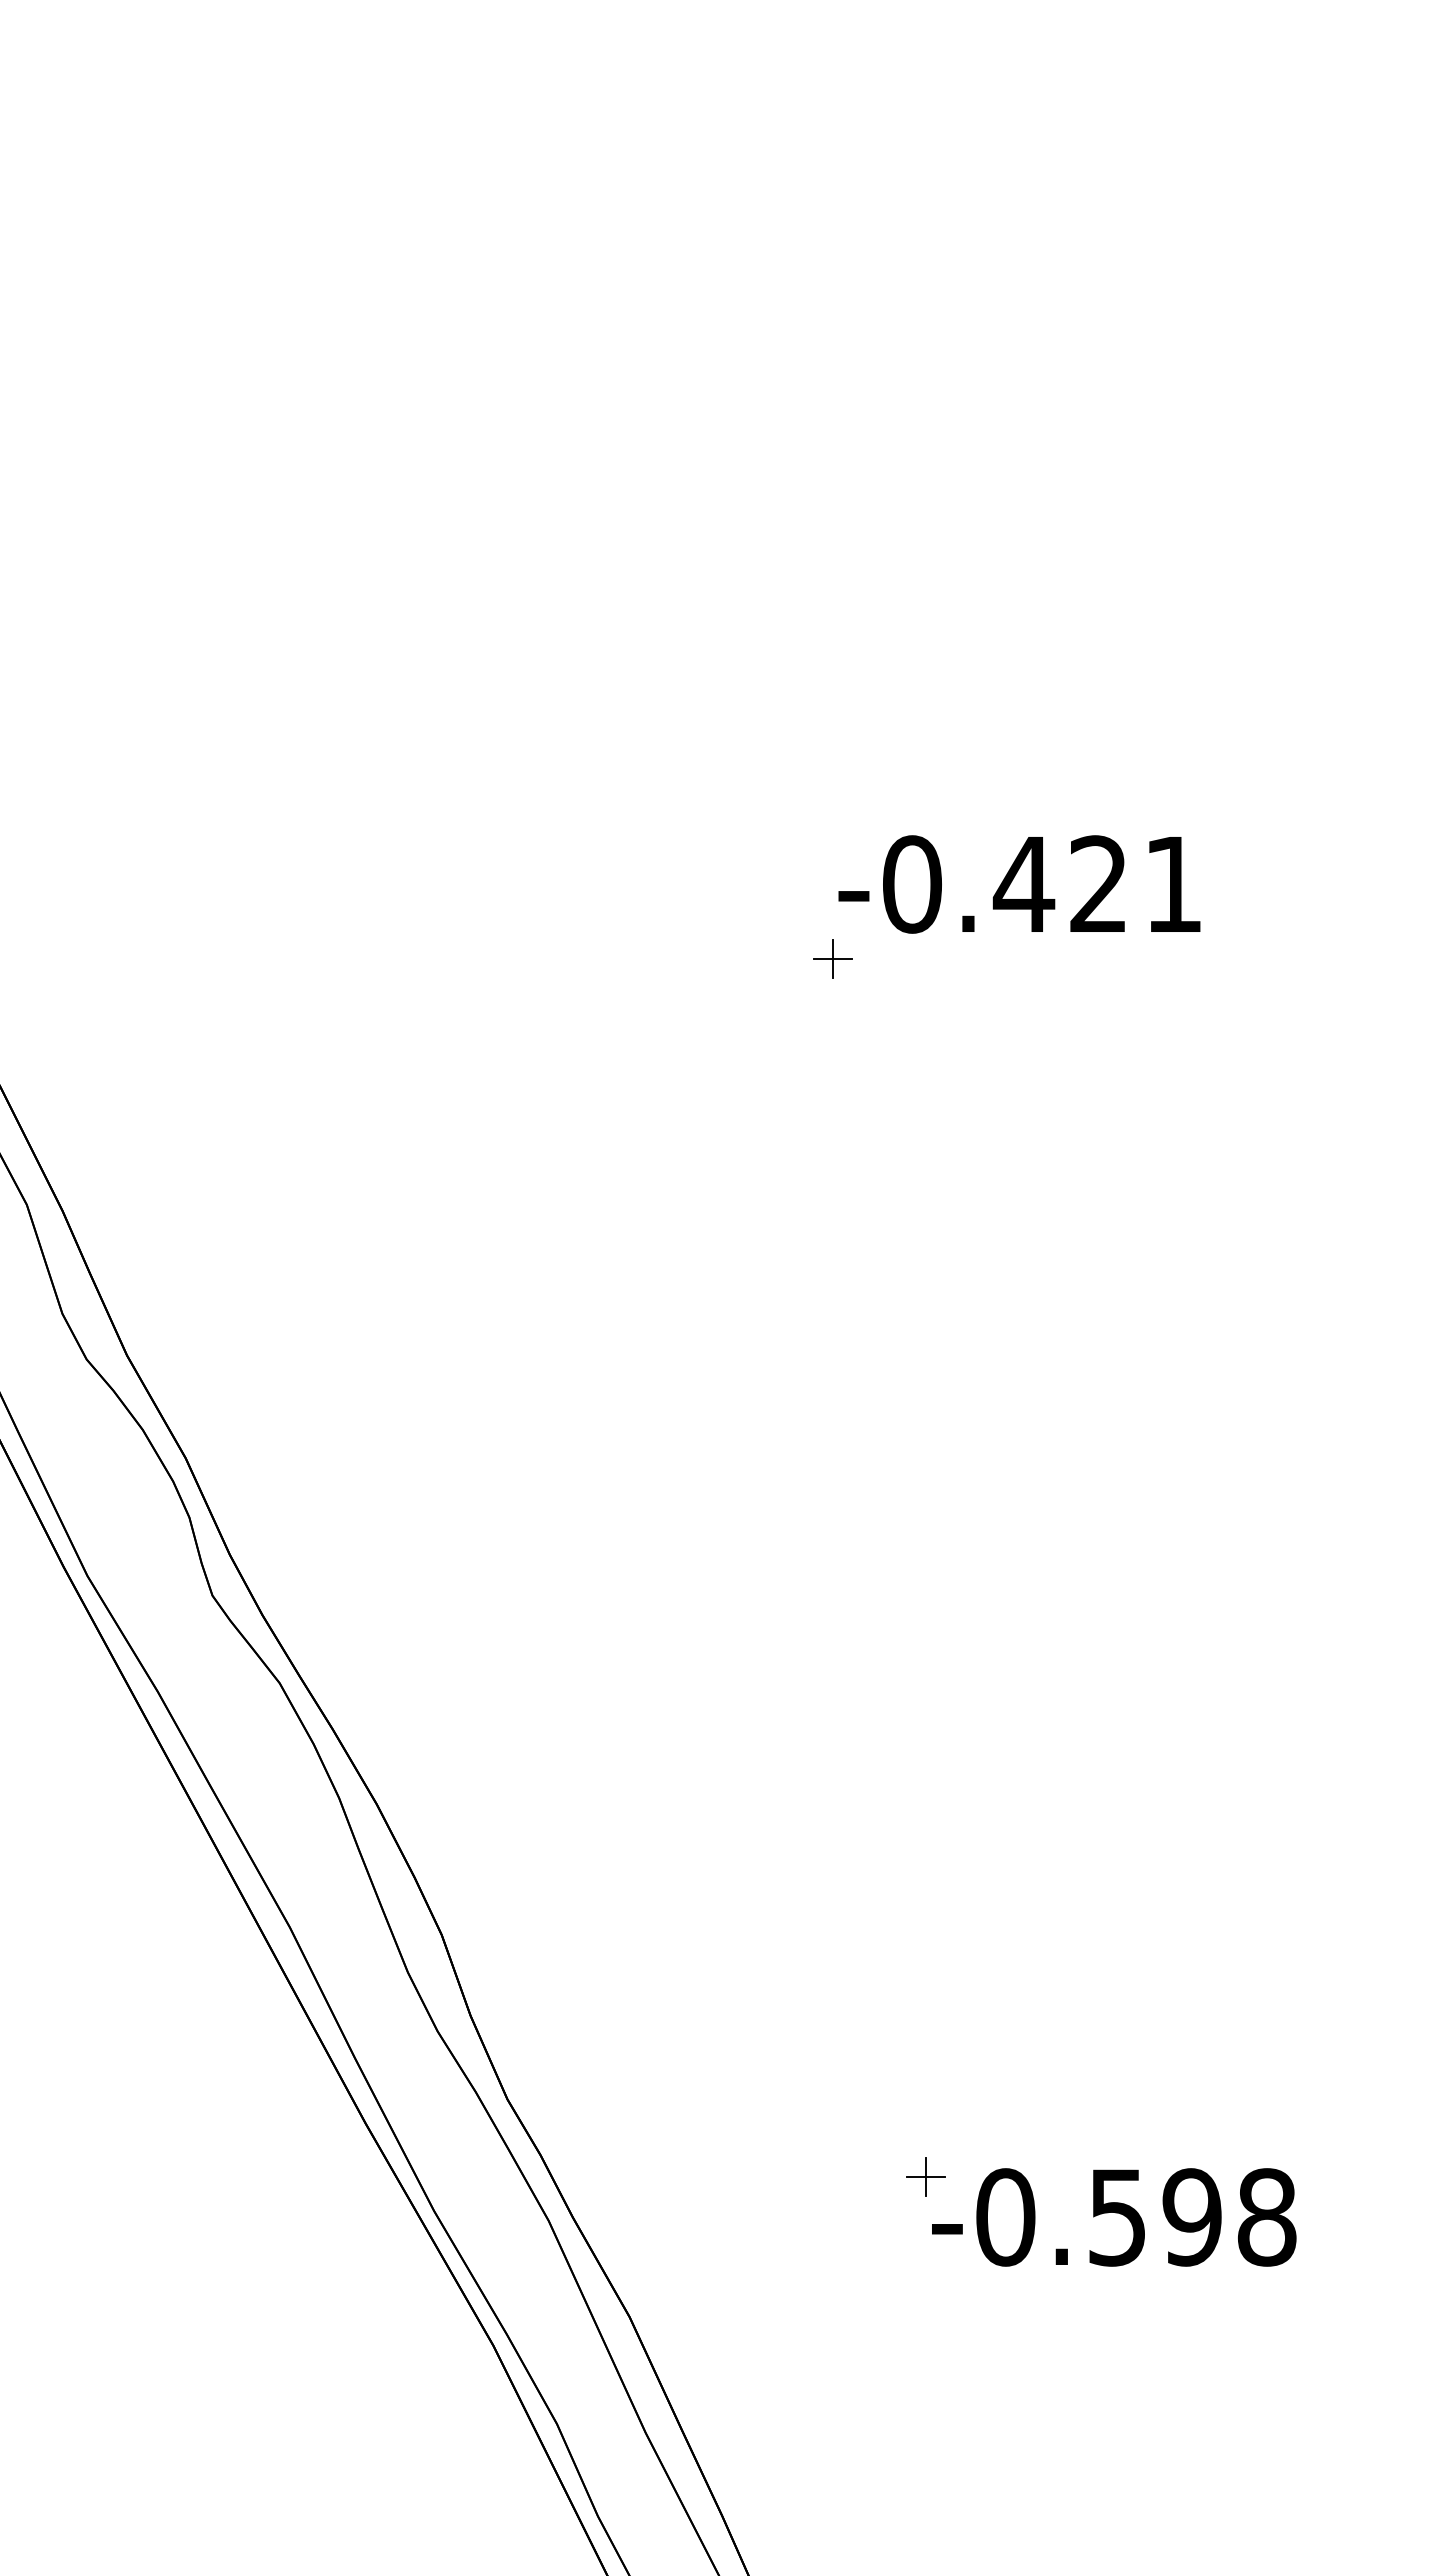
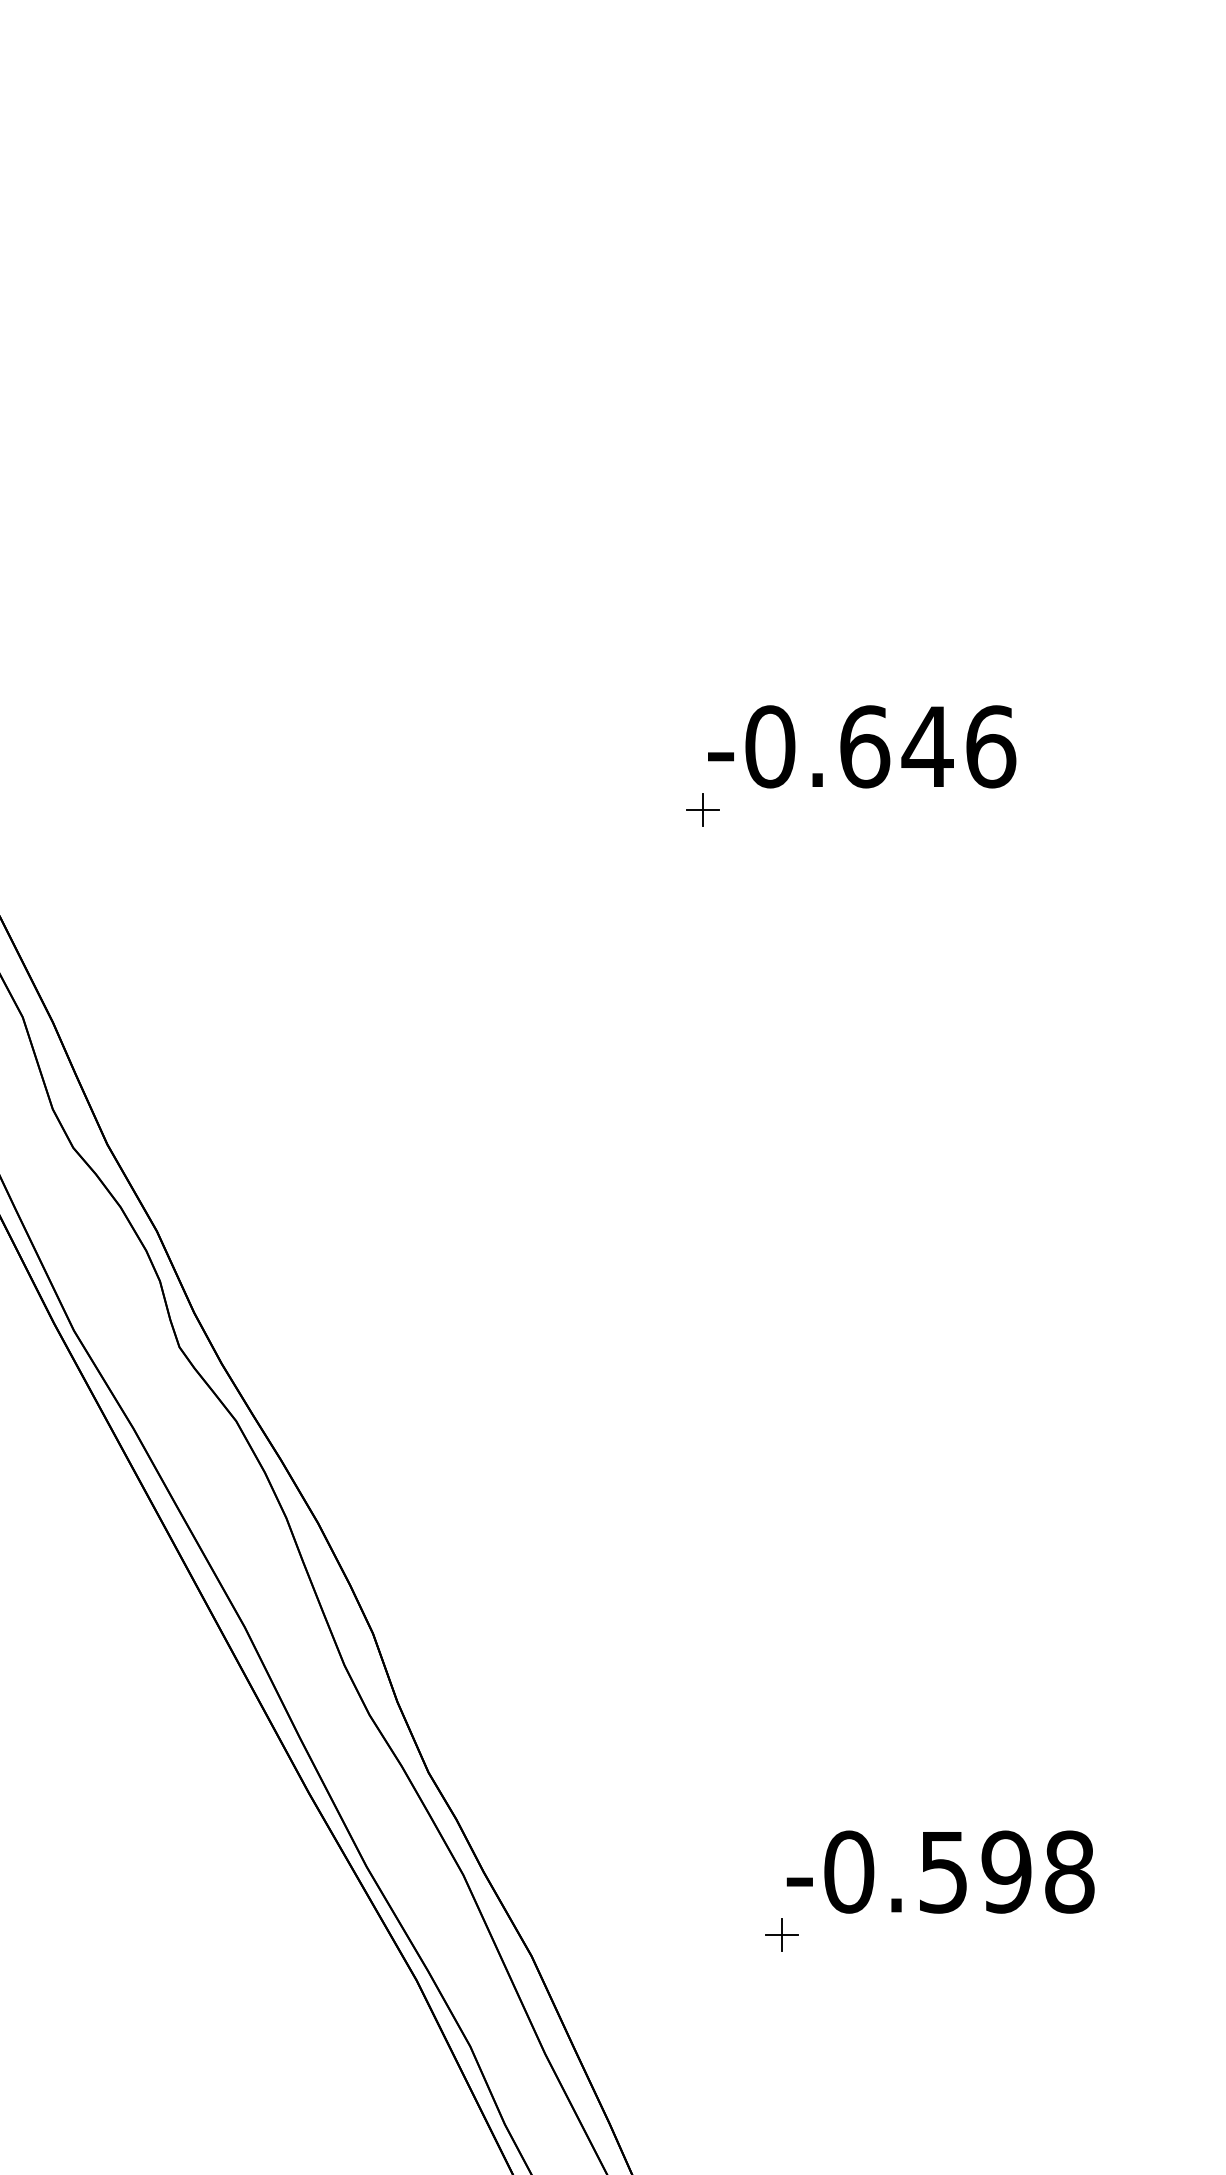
text: (1097, 884) -> (926, 746), -0.421 -> -0.646
part: (925, 2176) -> (781, 1934), moved

